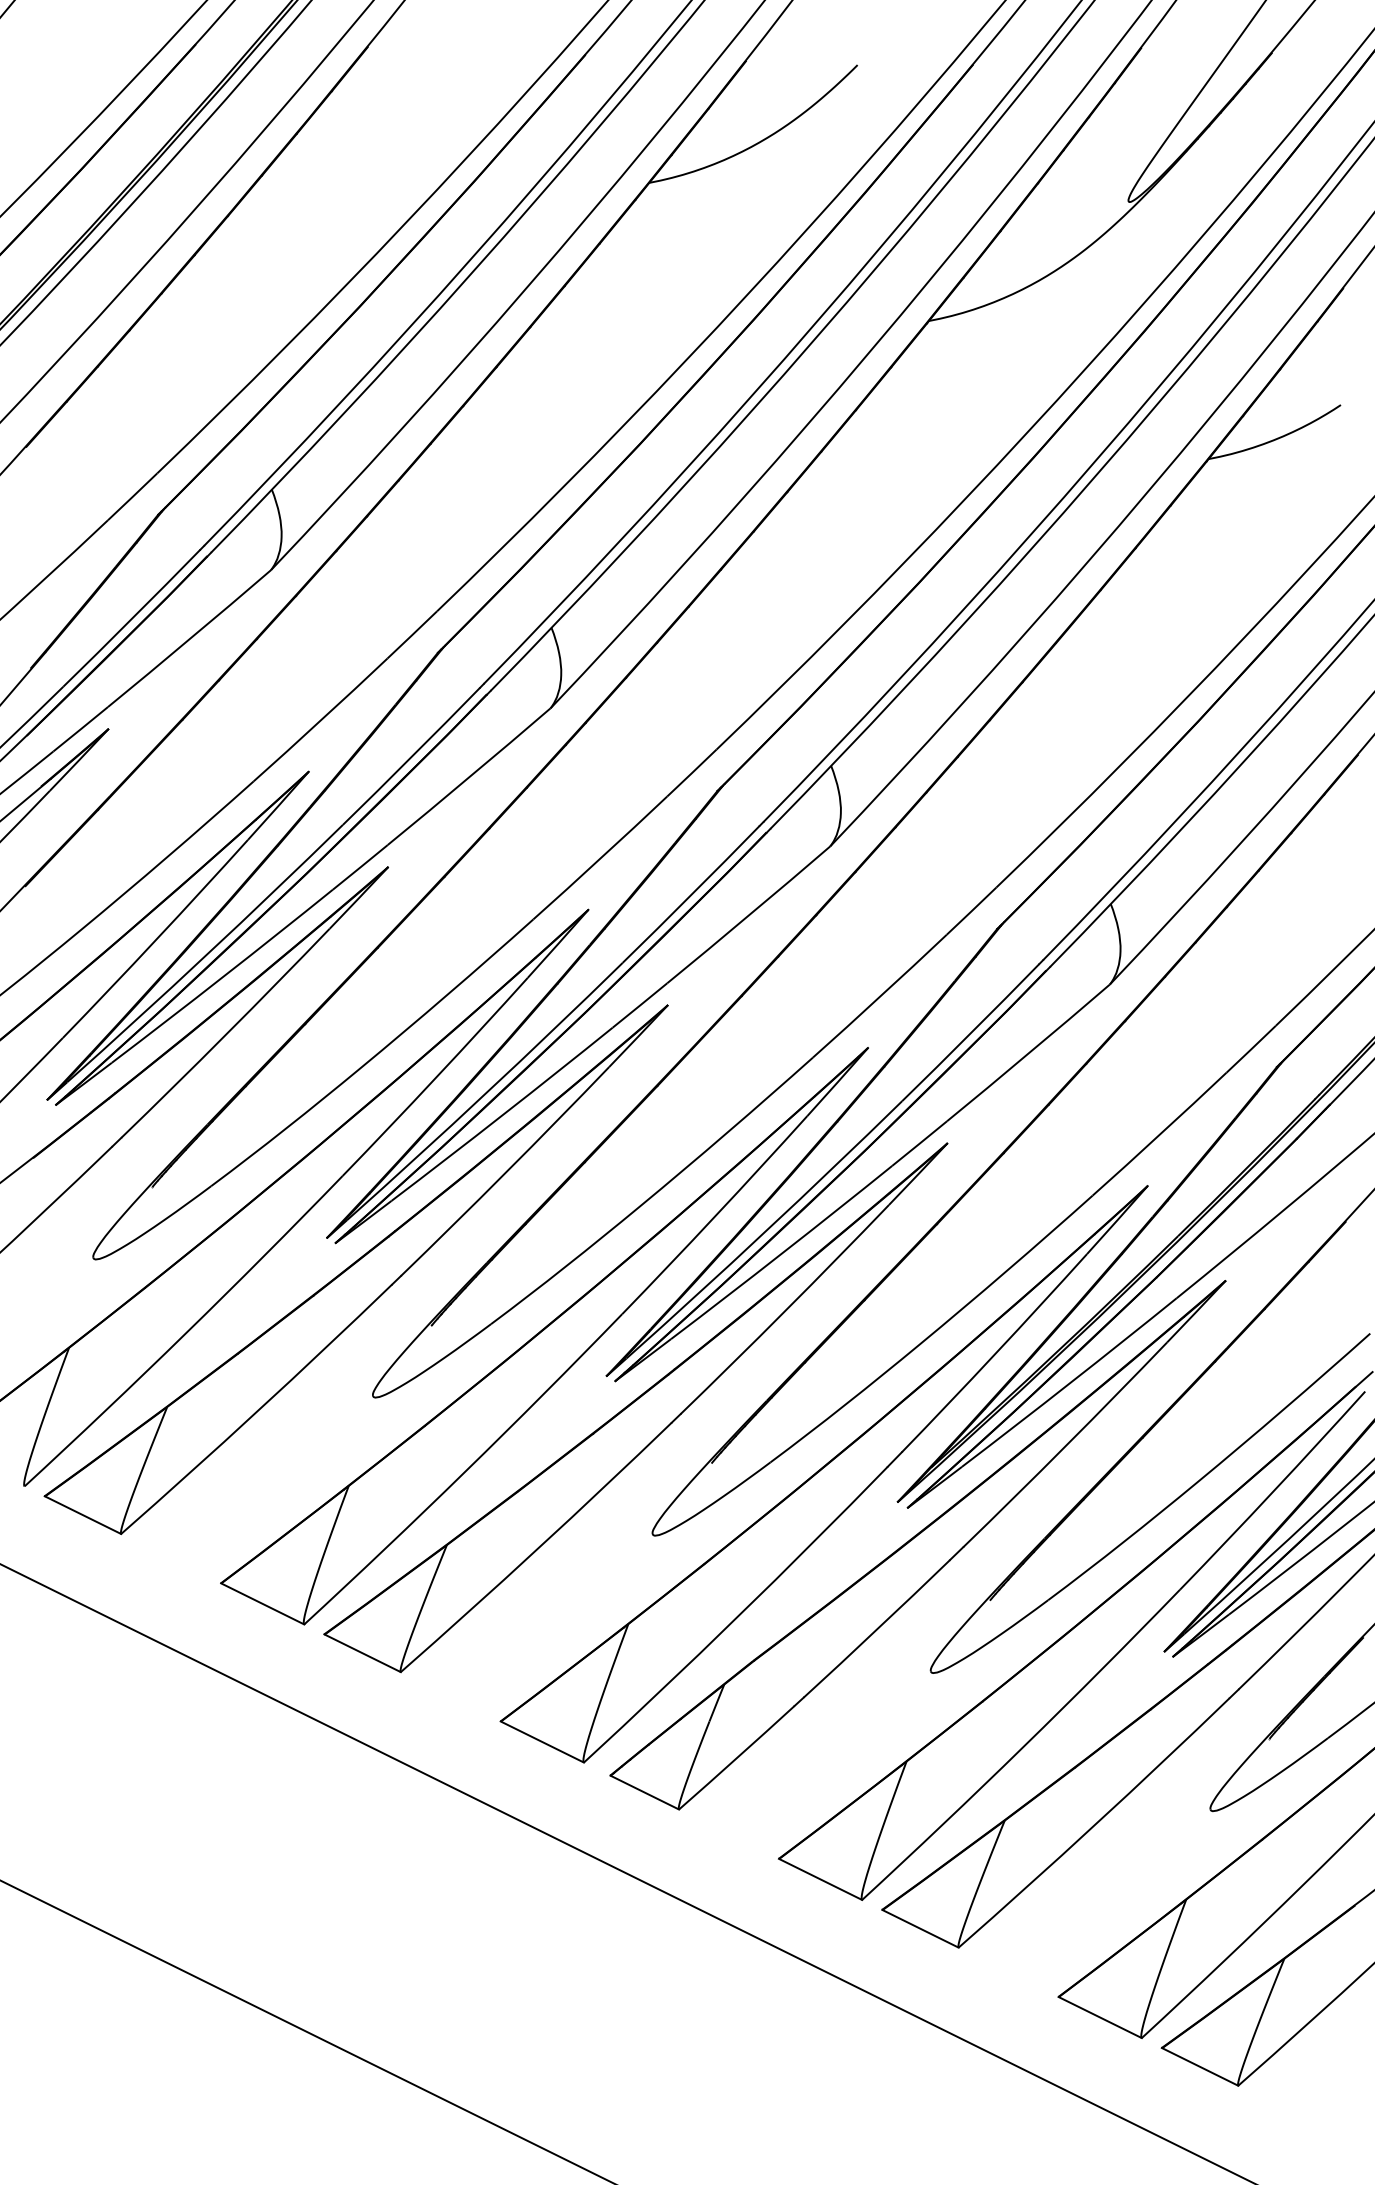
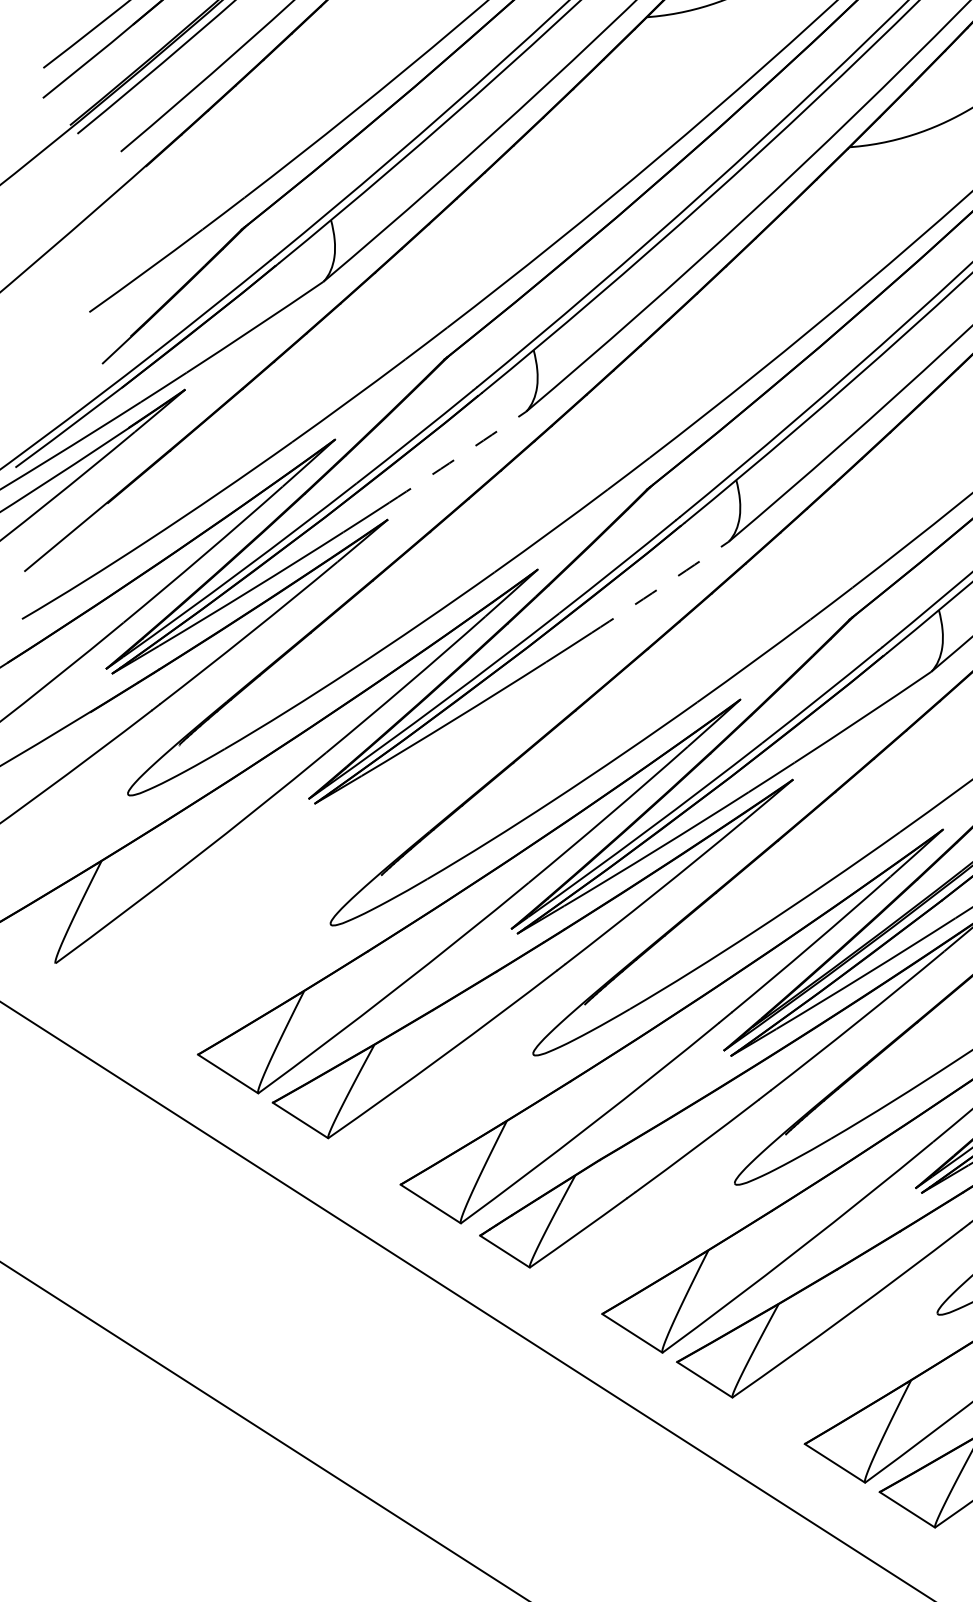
arc: (469, 777) -> (457, 457), solid -> dashed
arc: (749, 915) -> (660, 587), solid -> dashed
part: (355, 1269) -> (328, 825), removed

